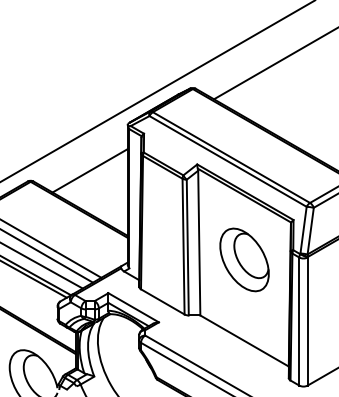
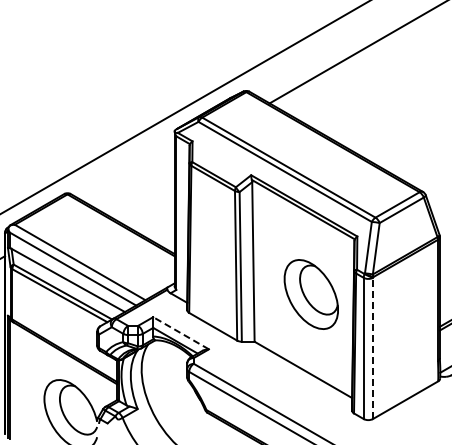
line: (89, 171) -> (132, 182), removed
part: (243, 259) -> (310, 294), moved
line: (133, 308) -> (180, 333), solid -> dashed
line: (308, 321) -> (373, 348), solid -> dashed

